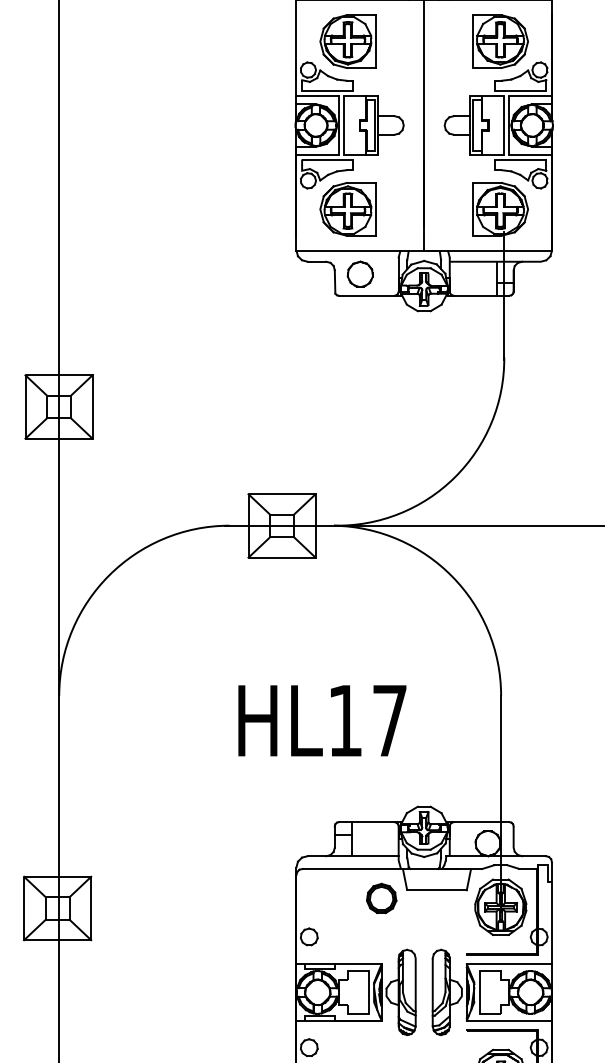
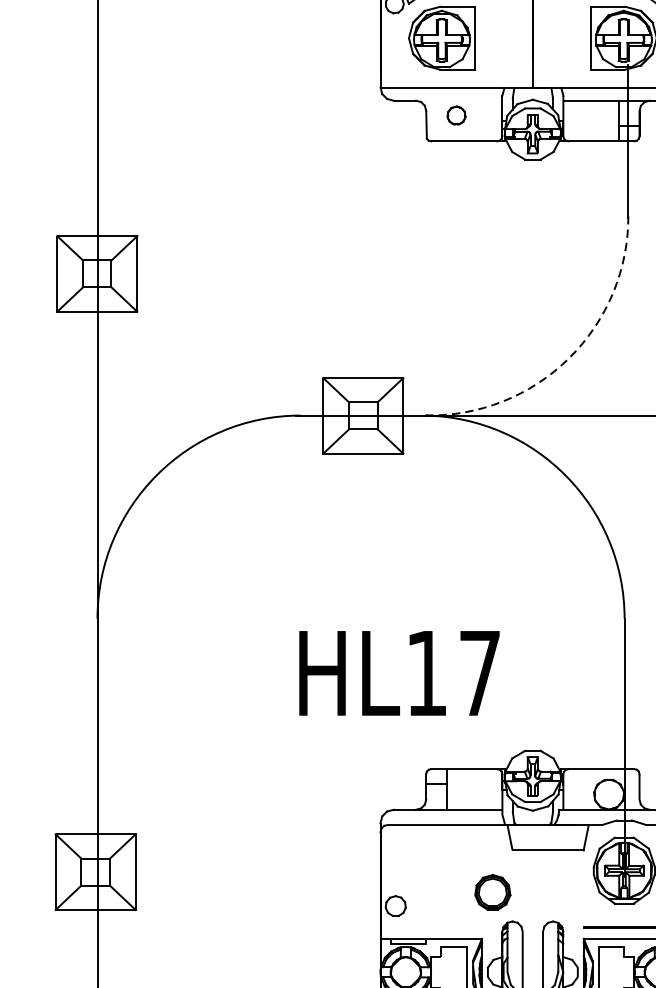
part: (359, 273) -> (455, 114), size x0.6
arc: (454, 477) -> (568, 358), solid -> dashed
text: (322, 720) -> (399, 672), moved
part: (381, 898) -> (492, 892), moved

